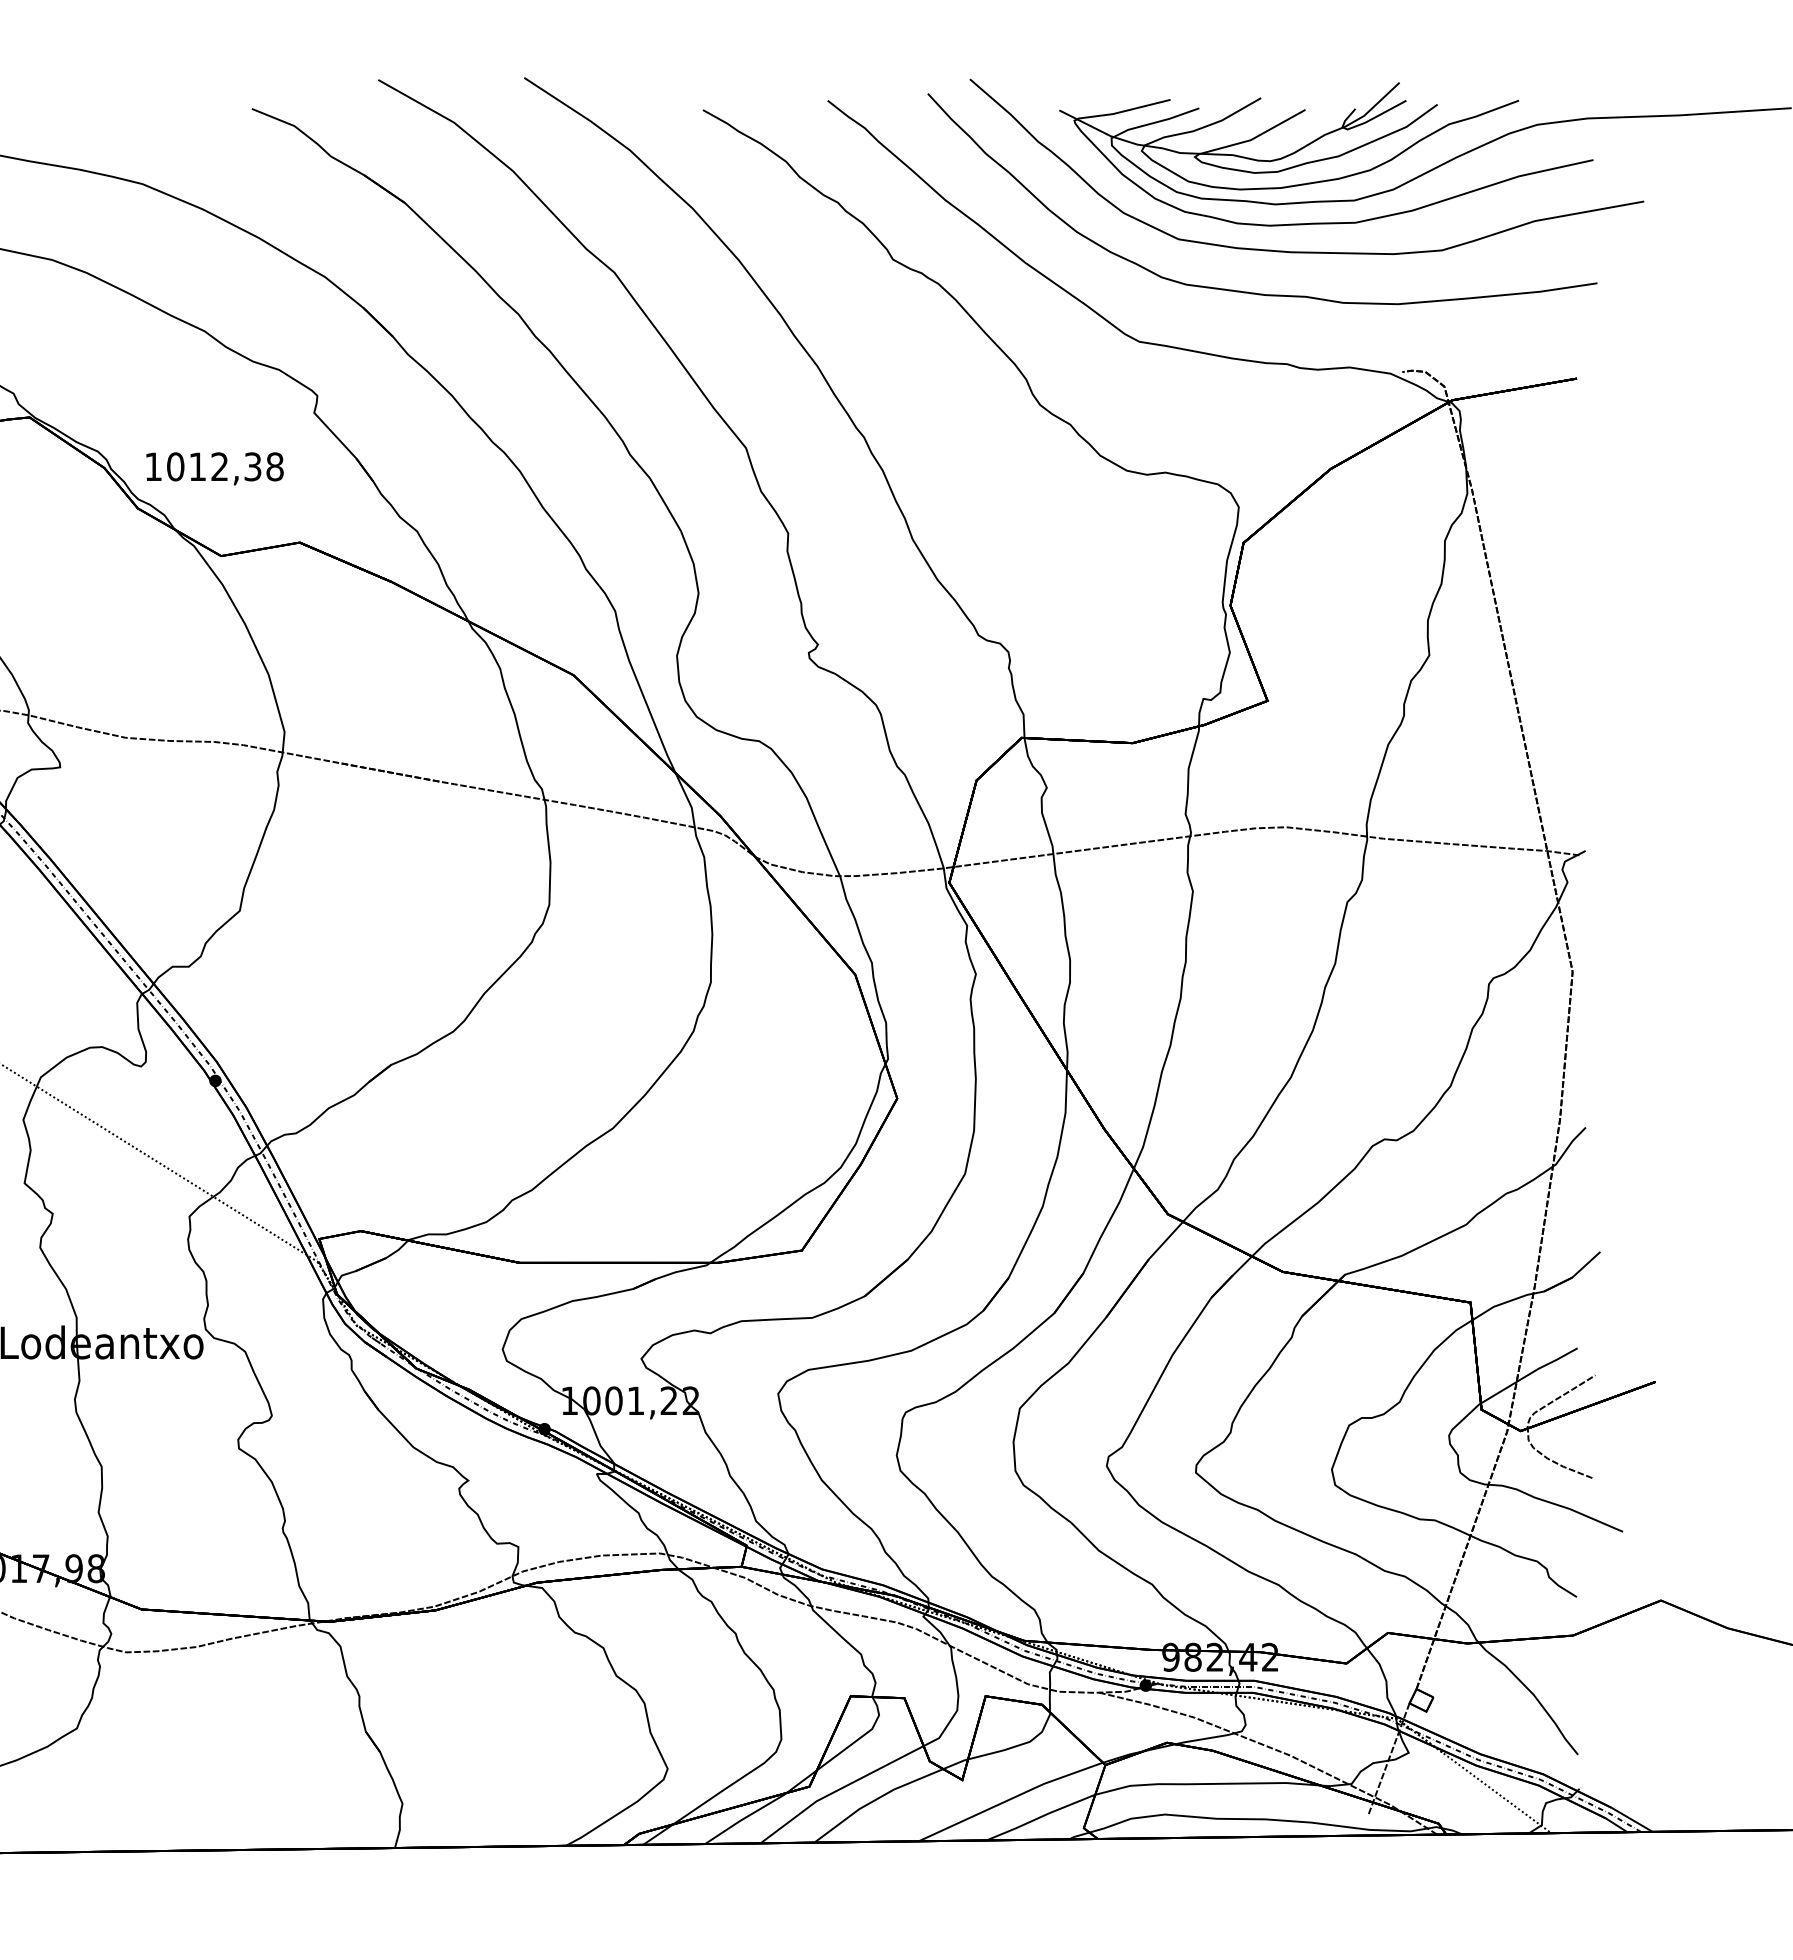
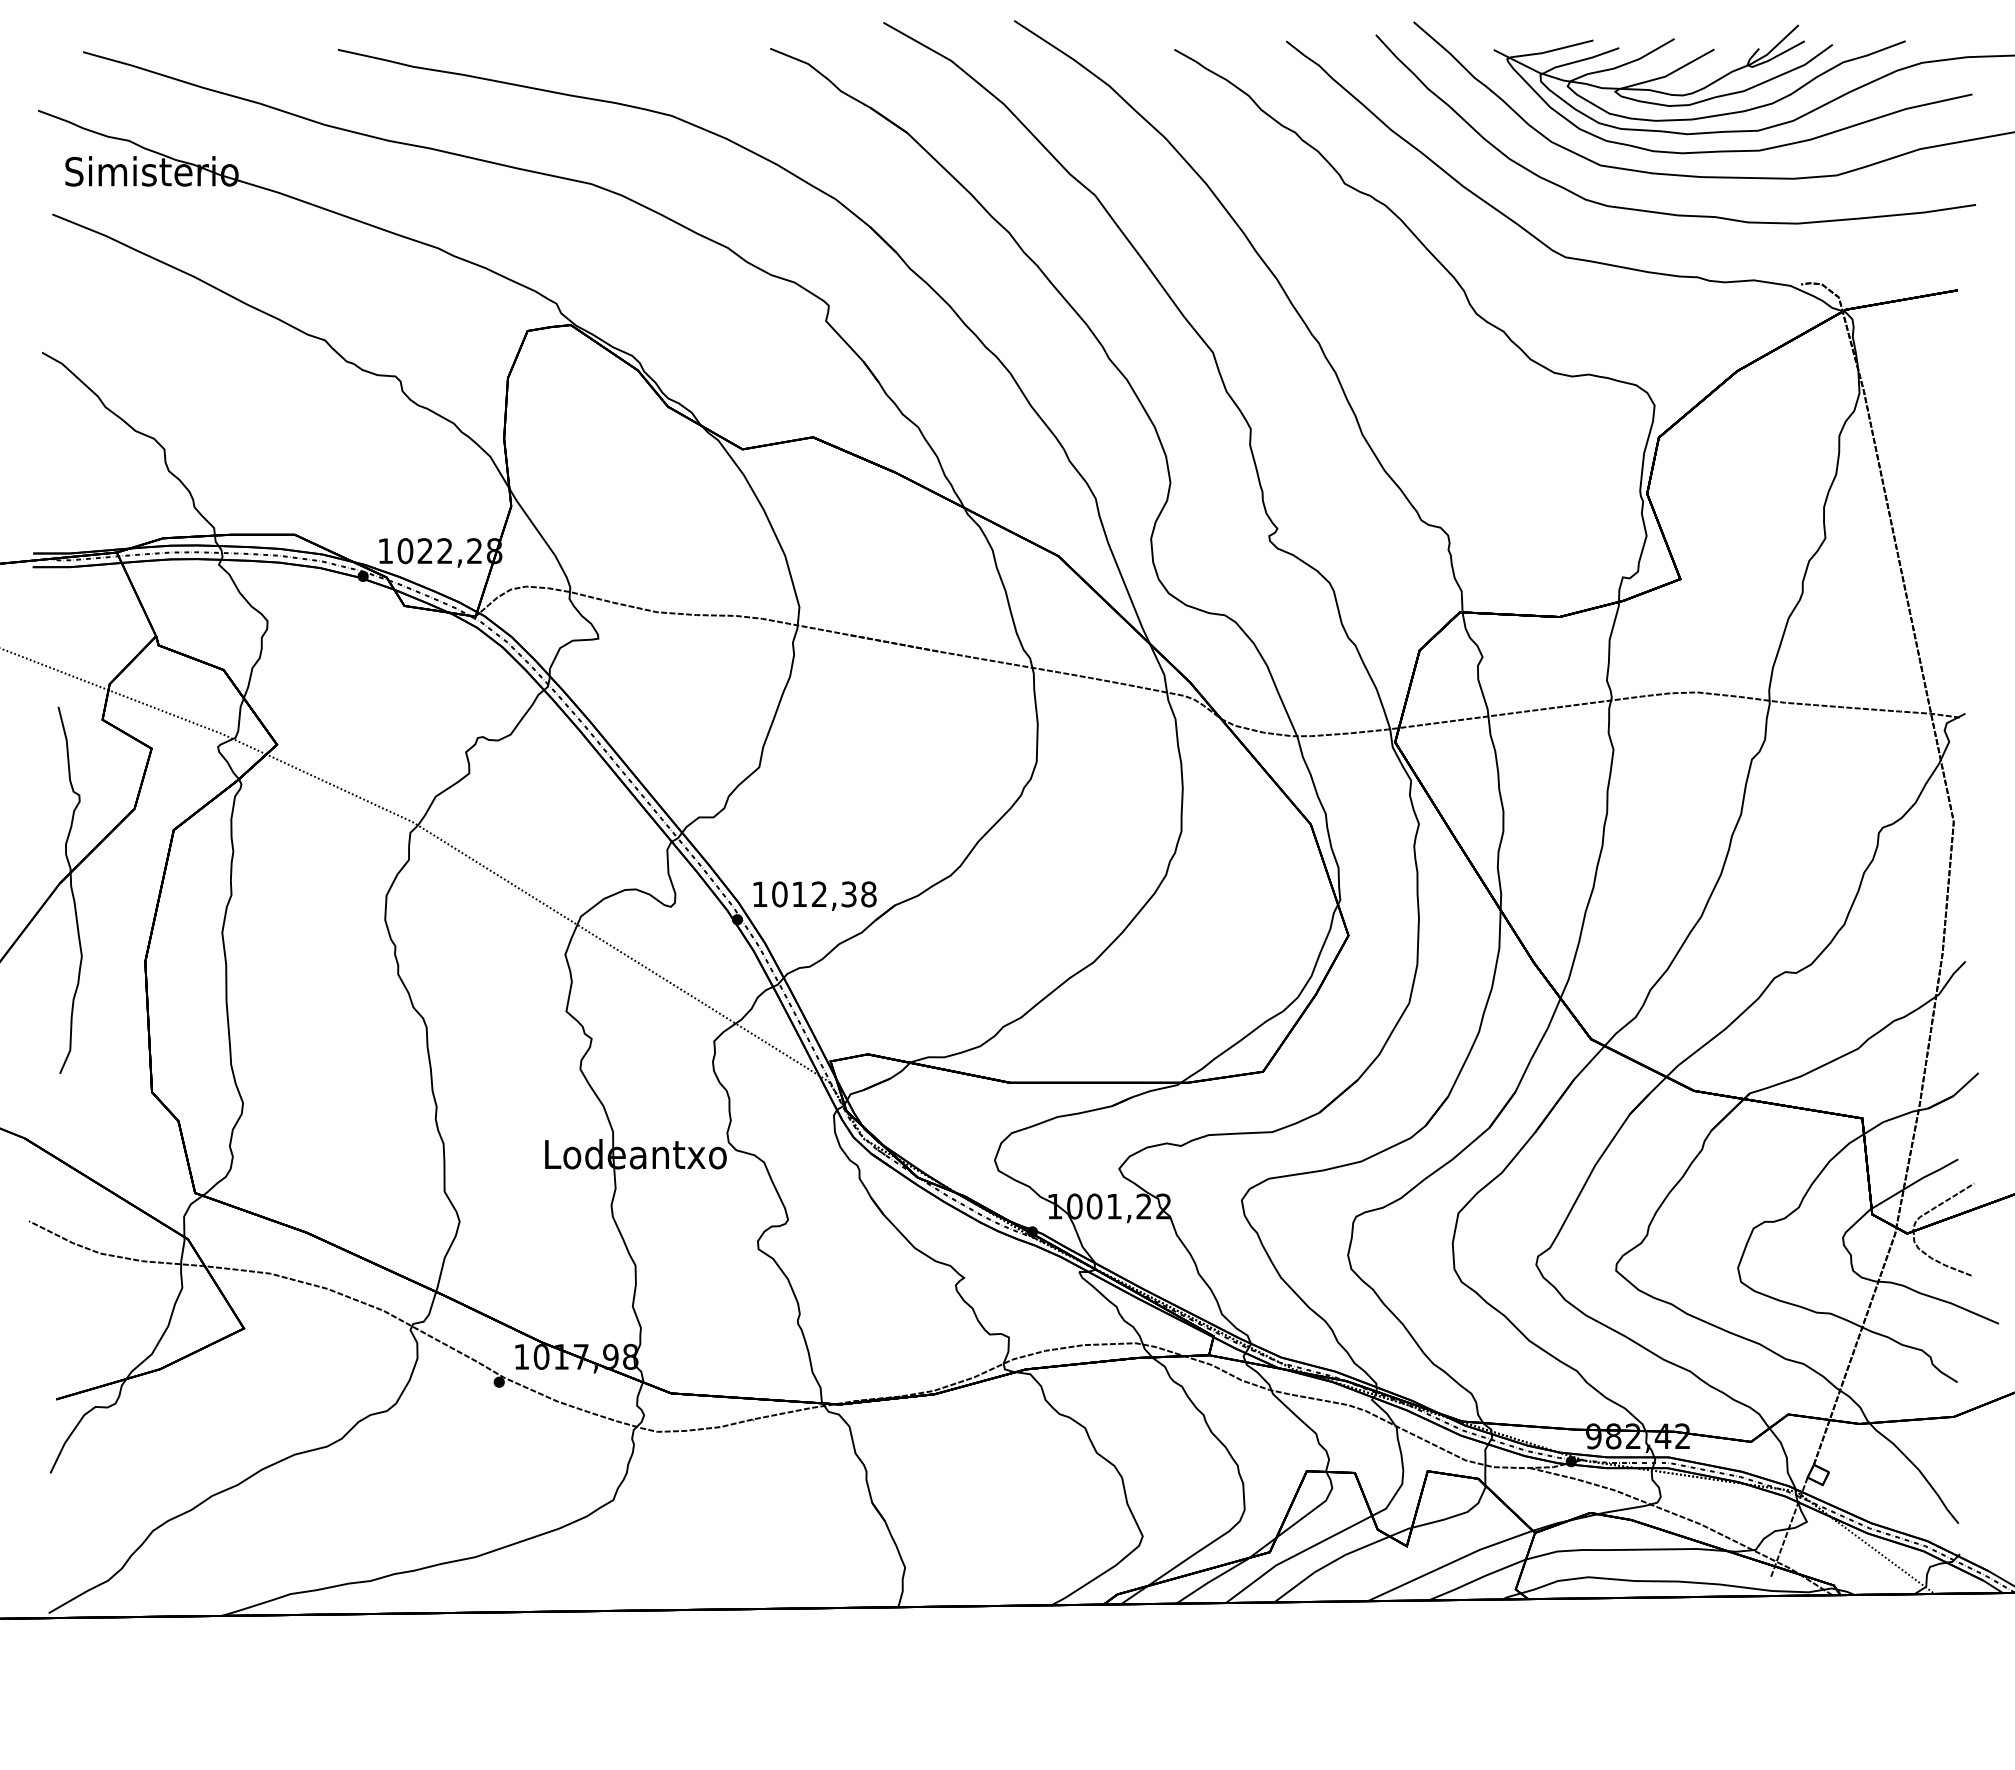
text: (214, 468) -> (814, 895), moved

